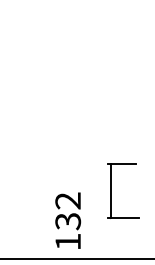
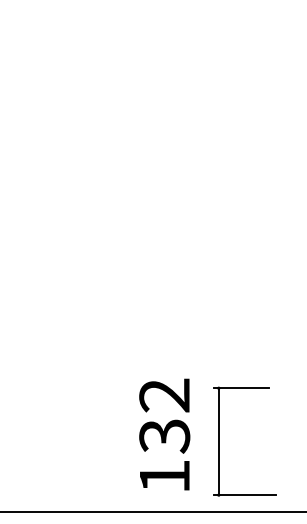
part: (111, 190) -> (220, 440), moved
text: (68, 220) -> (165, 434), moved

